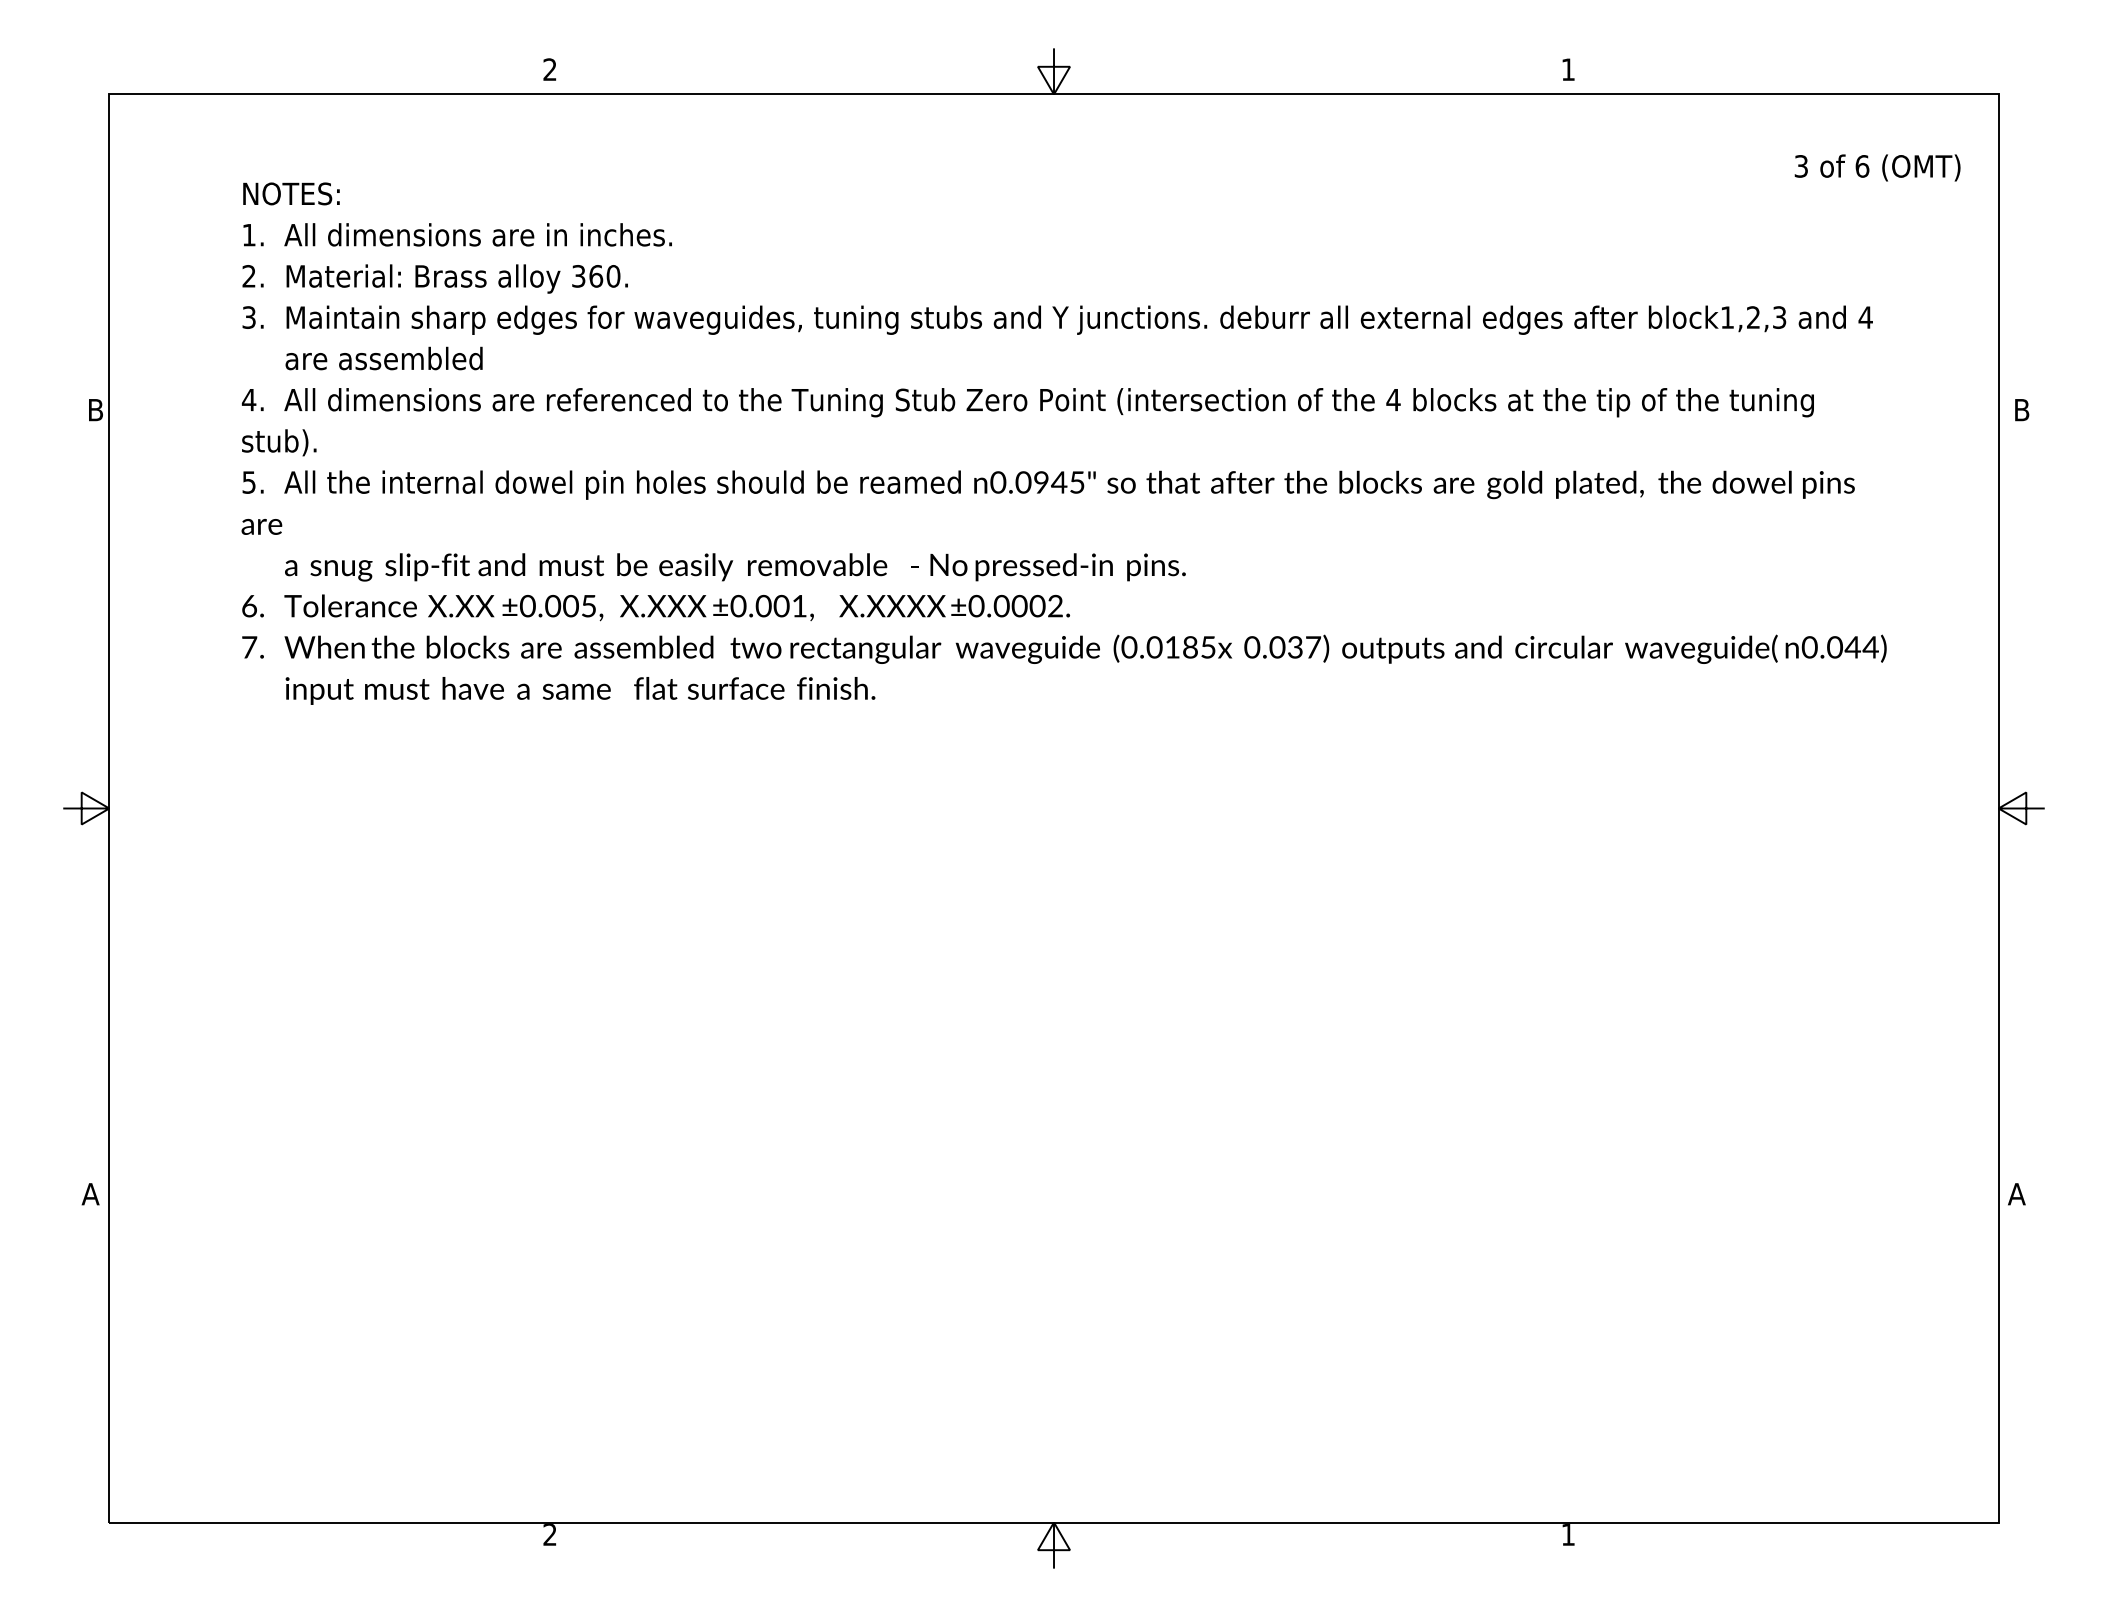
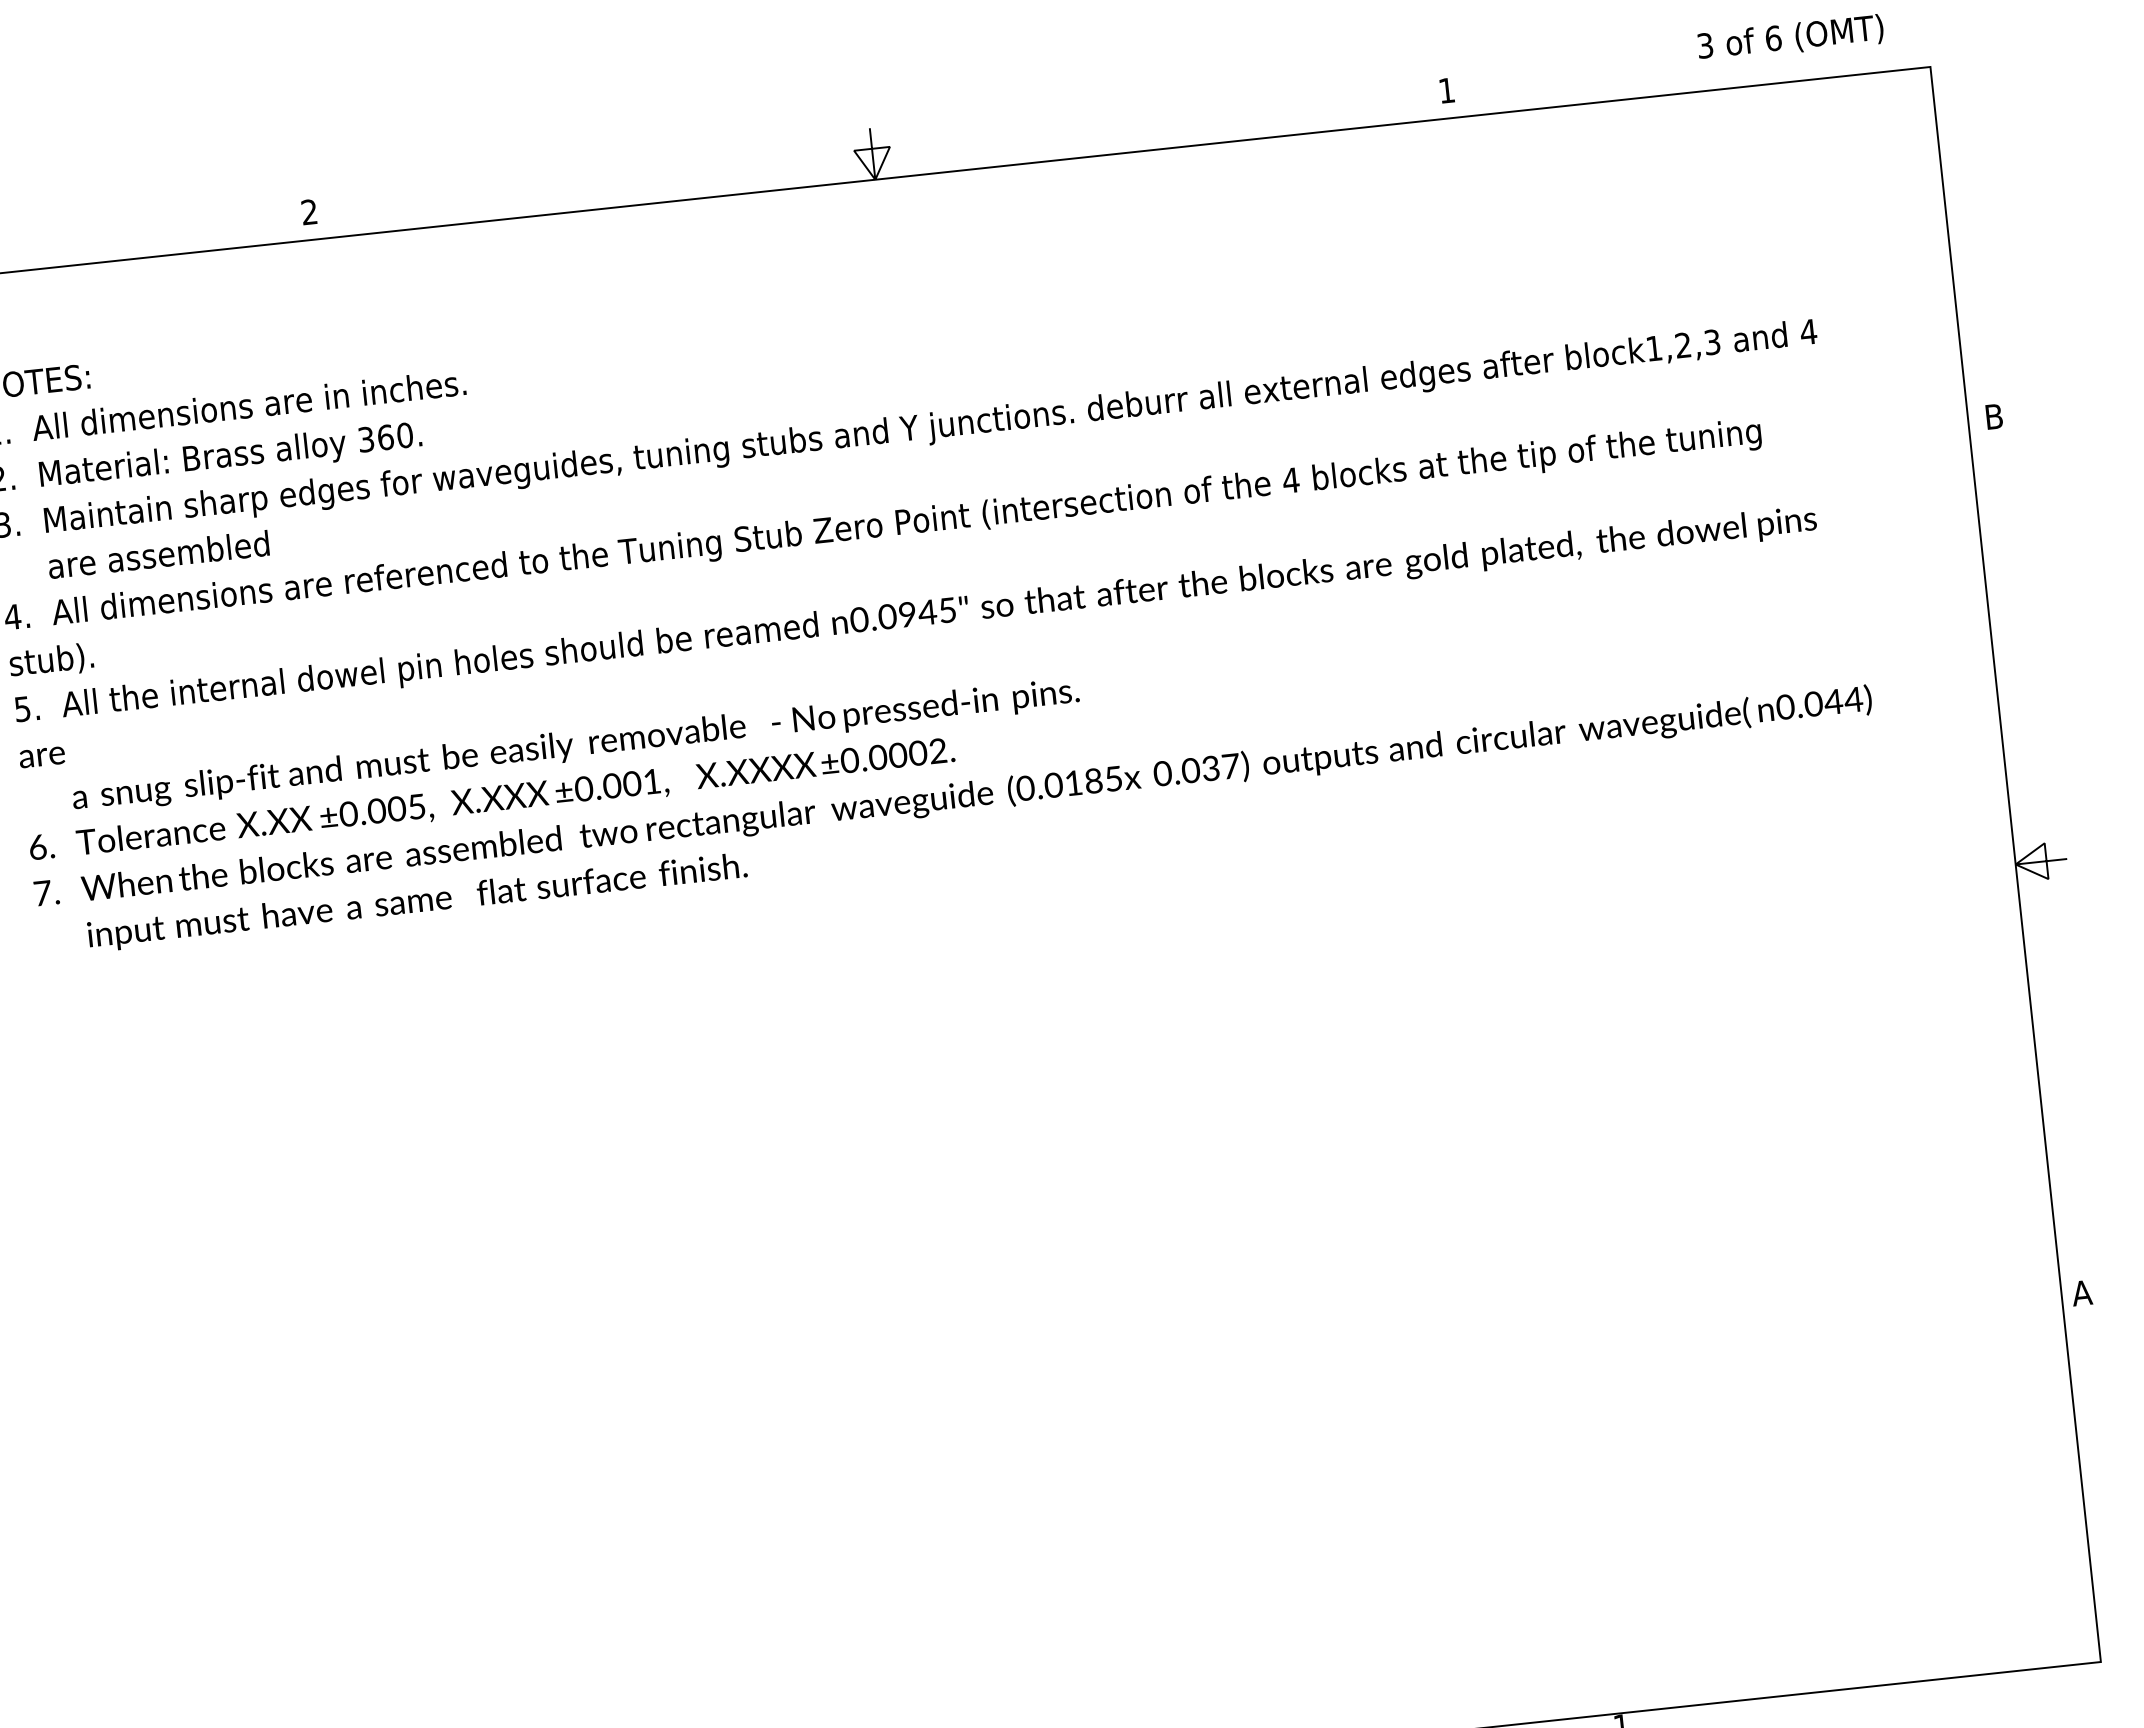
text: (1877, 167) -> (1790, 37), moved

